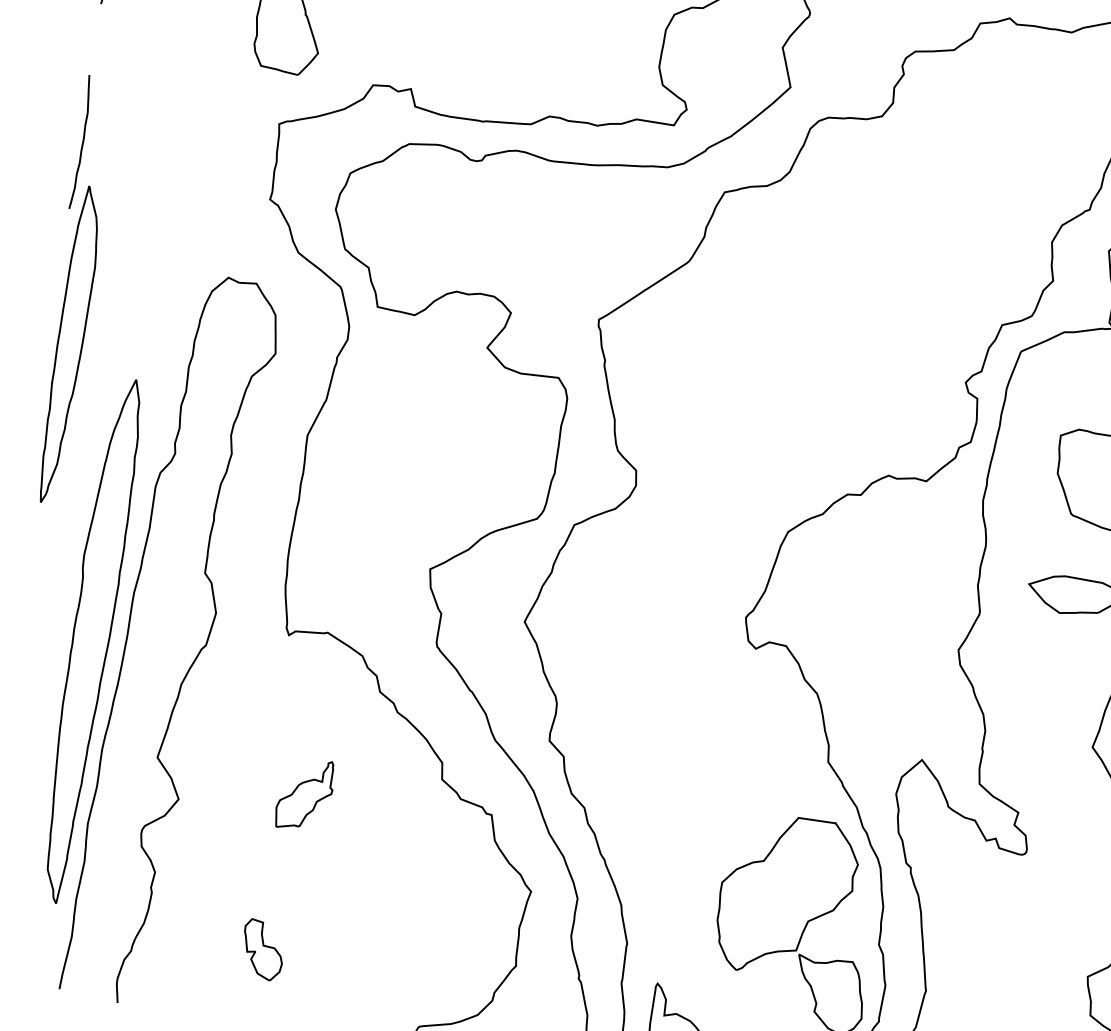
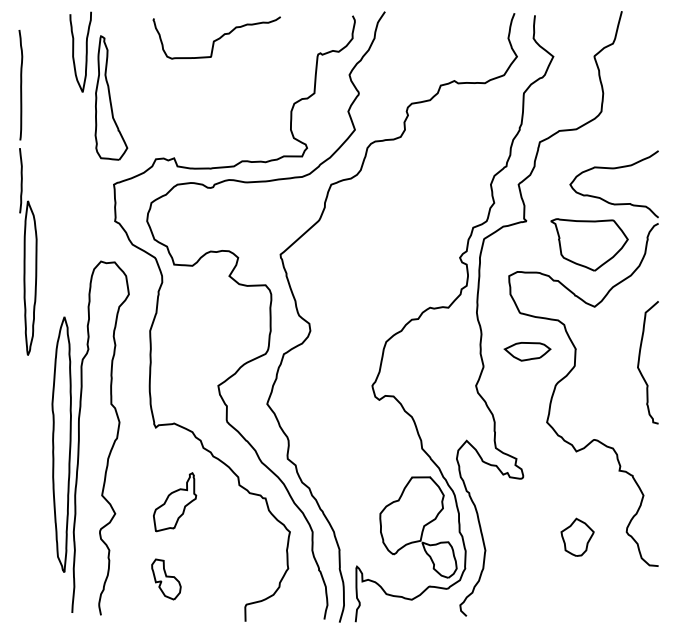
part: (74, 289) -> (28, 251), moved
part: (305, 795) -> (175, 502), size x1.67
part: (263, 950) -> (166, 579), size x1.43

